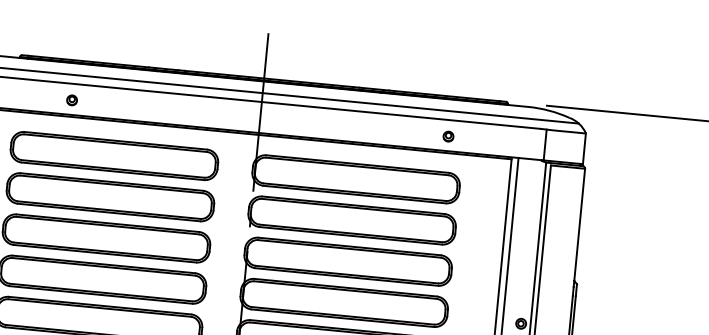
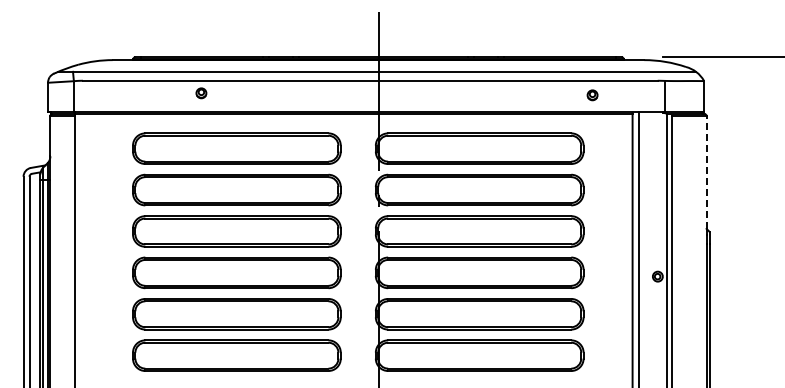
part: (72, 100) -> (201, 93), moved
part: (448, 136) -> (592, 95), moved
line: (579, 224) -> (706, 172), solid -> dashed

